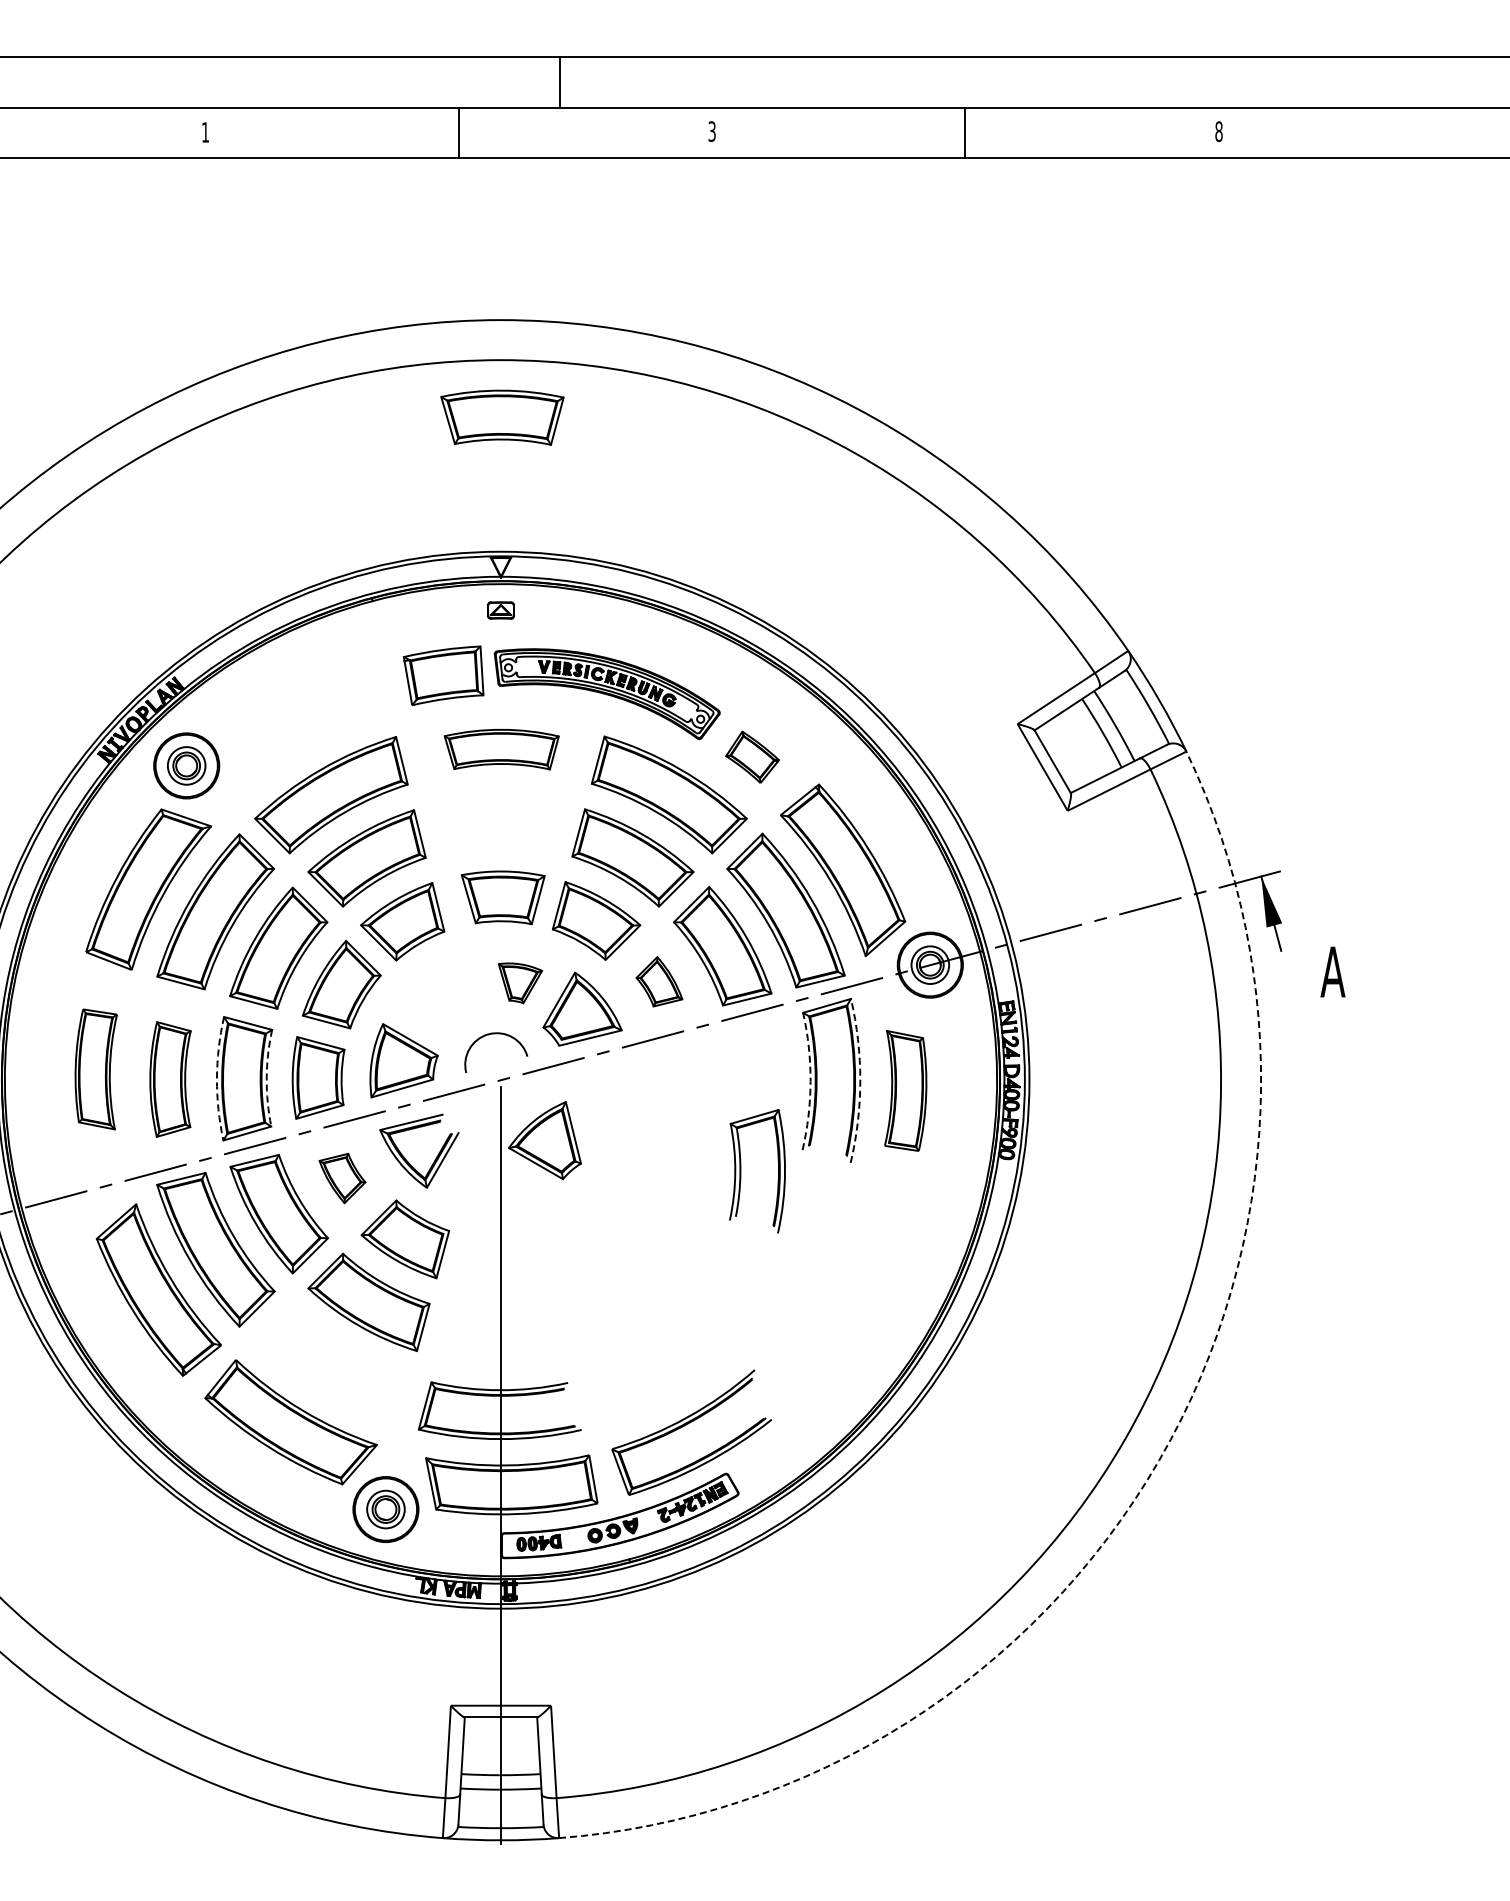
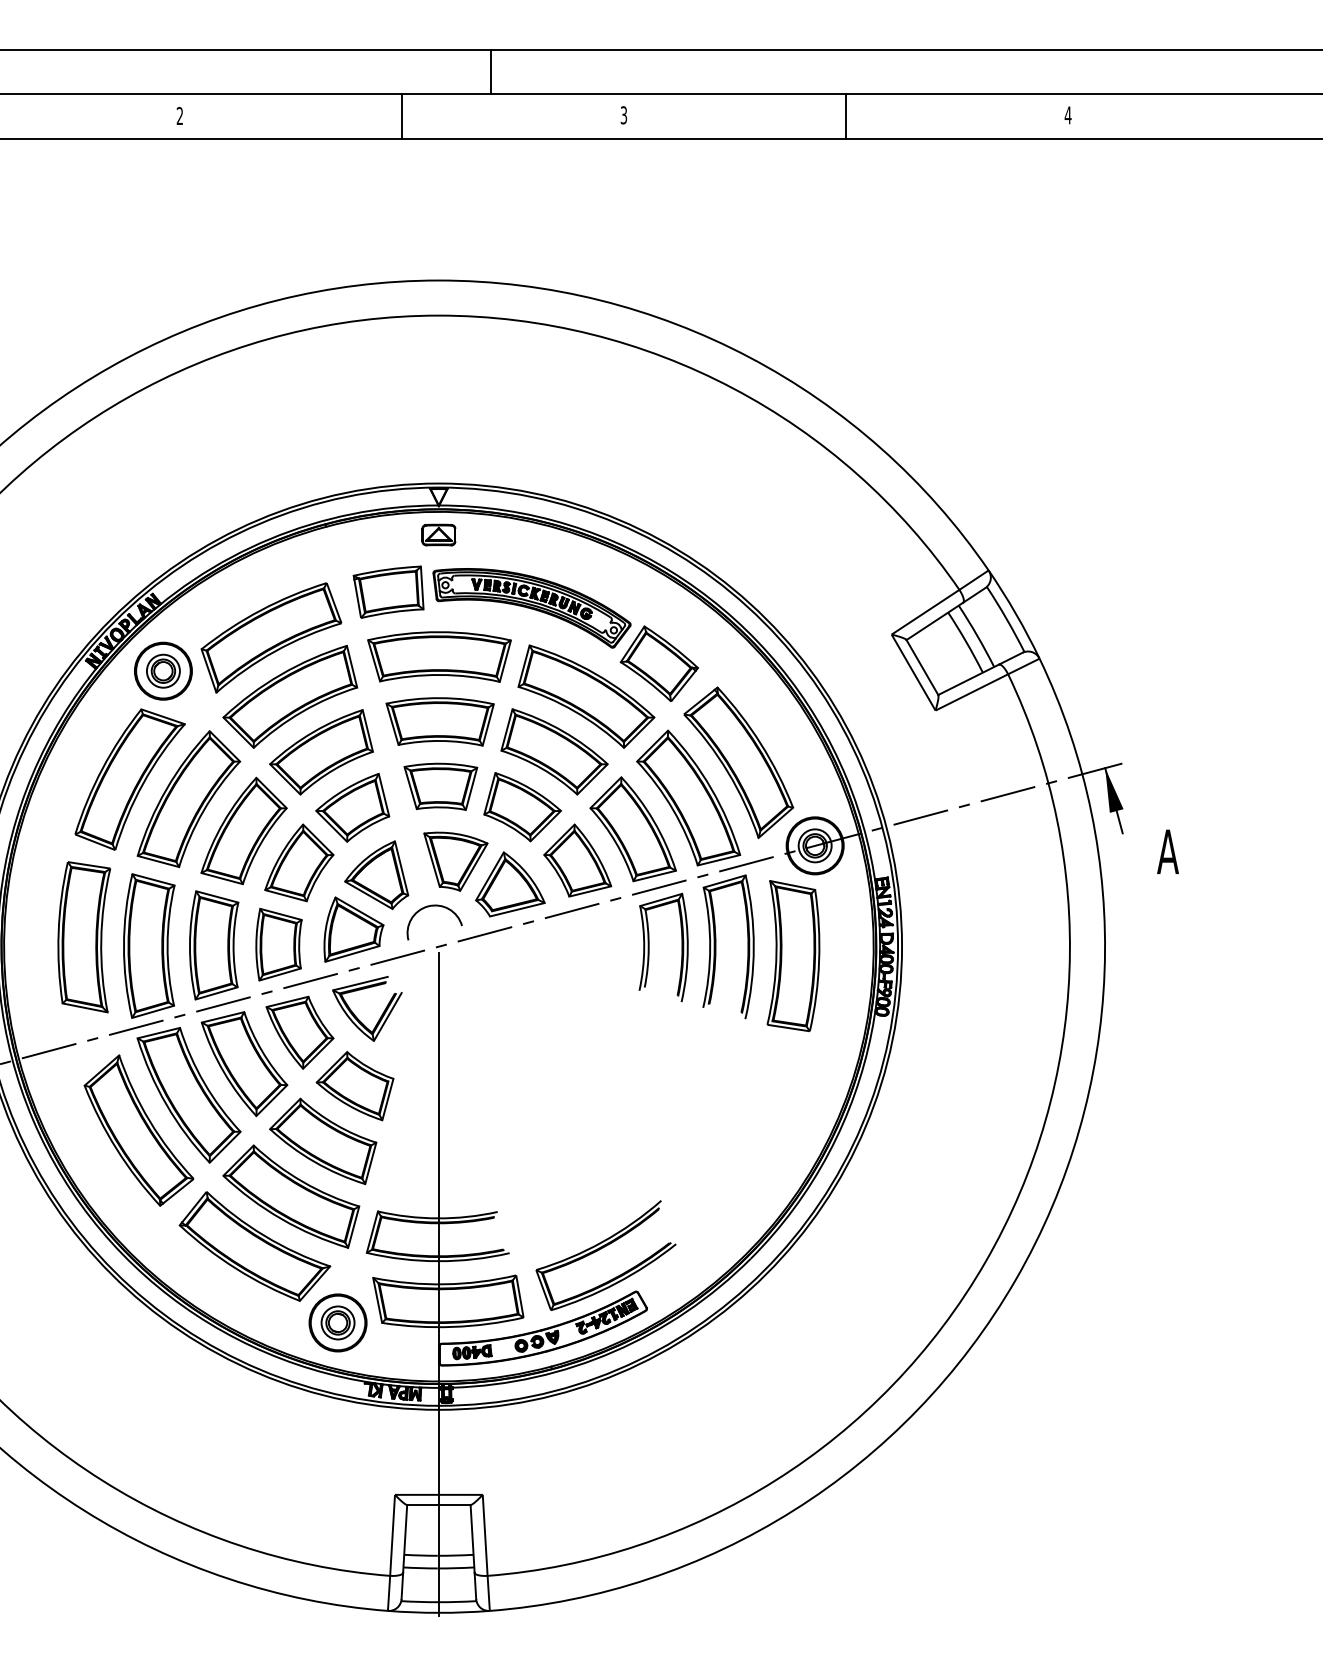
text: (1218, 131) -> (1067, 115), 8 -> 4
text: (204, 132) -> (179, 116), 1 -> 2
part: (502, 417) -> (440, 721), moved
part: (500, 610) -> (438, 535), size x1.43
part: (309, 727) -> (271, 637), added
part: (501, 749) -> (439, 656), size x1.43
part: (752, 756) -> (659, 662), size x1.67
part: (659, 981) -> (577, 860), size x1.67
part: (520, 983) -> (455, 861), size x1.67
part: (95, 1069) -> (83, 937), size x1.43
arc: (216, 1078) -> (189, 945), dashed -> solid
arc: (266, 1078) -> (233, 945), dashed -> solid
part: (170, 1079) -> (149, 946), size x1.43
arc: (860, 1080) -> (753, 946), dashed -> solid
arc: (810, 1081) -> (710, 947), dashed -> solid
part: (905, 1090) -> (793, 955), size x1.43
part: (544, 1140) -> (376, 875), moved
part: (741, 1171) -> (649, 947), moved
part: (342, 1178) -> (299, 1032), size x1.67
part: (332, 1365) -> (291, 1196), added
arc: (1159, 1460) -> (1016, 1279), dashed -> solid

